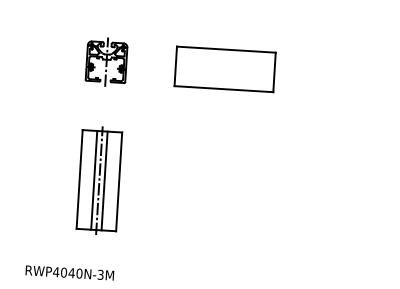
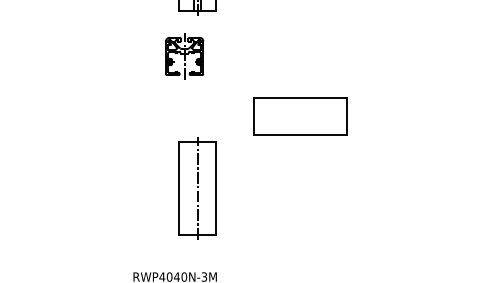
part: (106, 62) -> (184, 56), moved
part: (224, 69) -> (300, 116), moved
line: (93, 180) -> (192, 188), removed
line: (104, 181) -> (202, 188), removed

